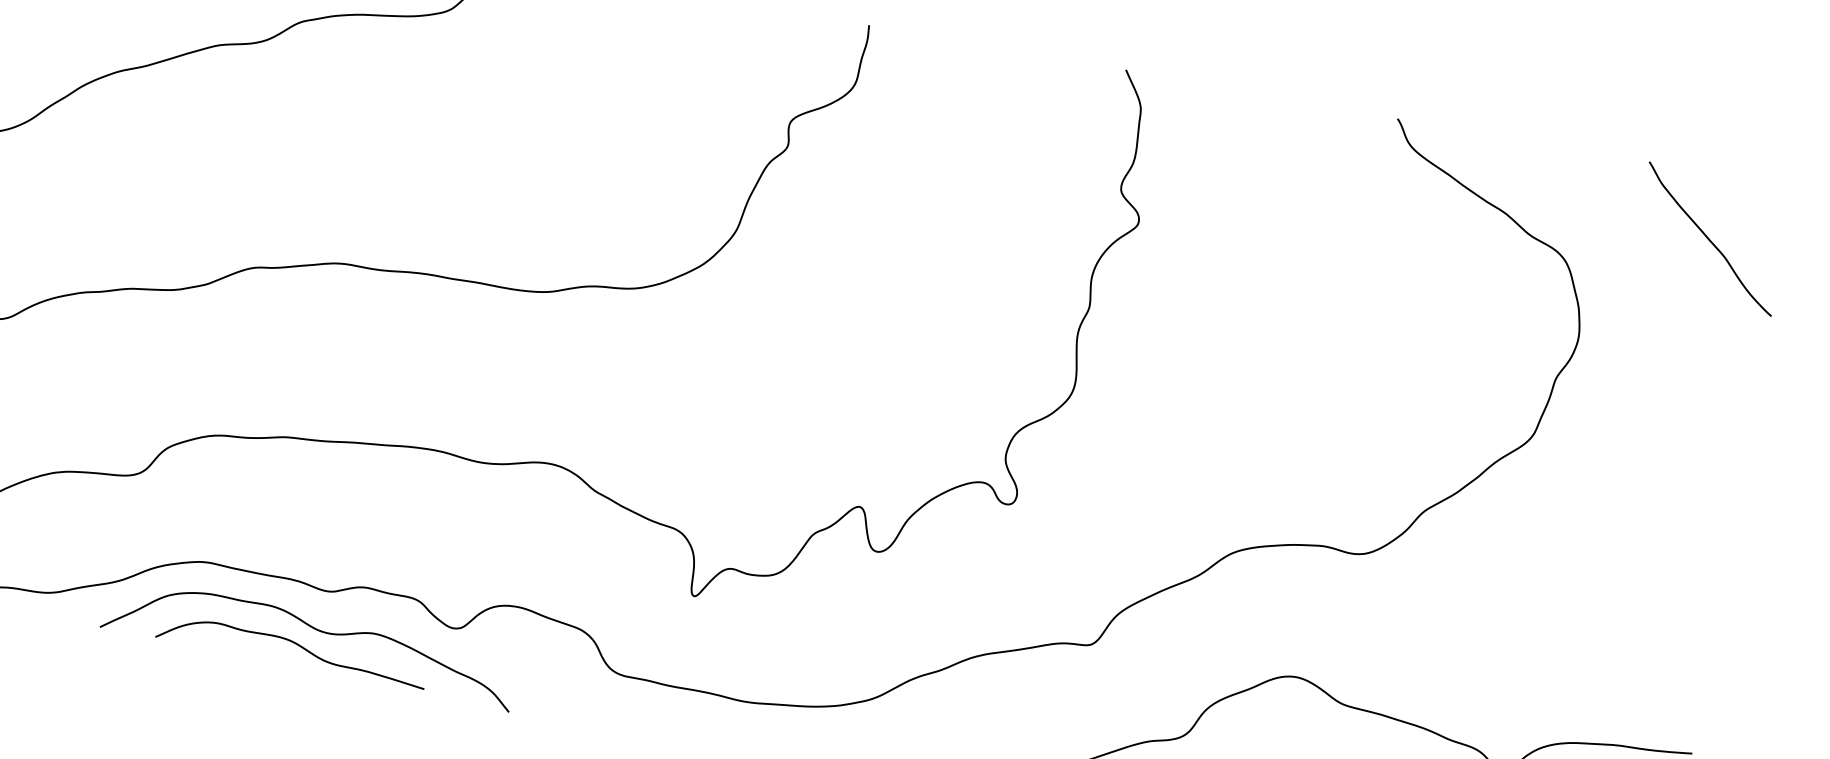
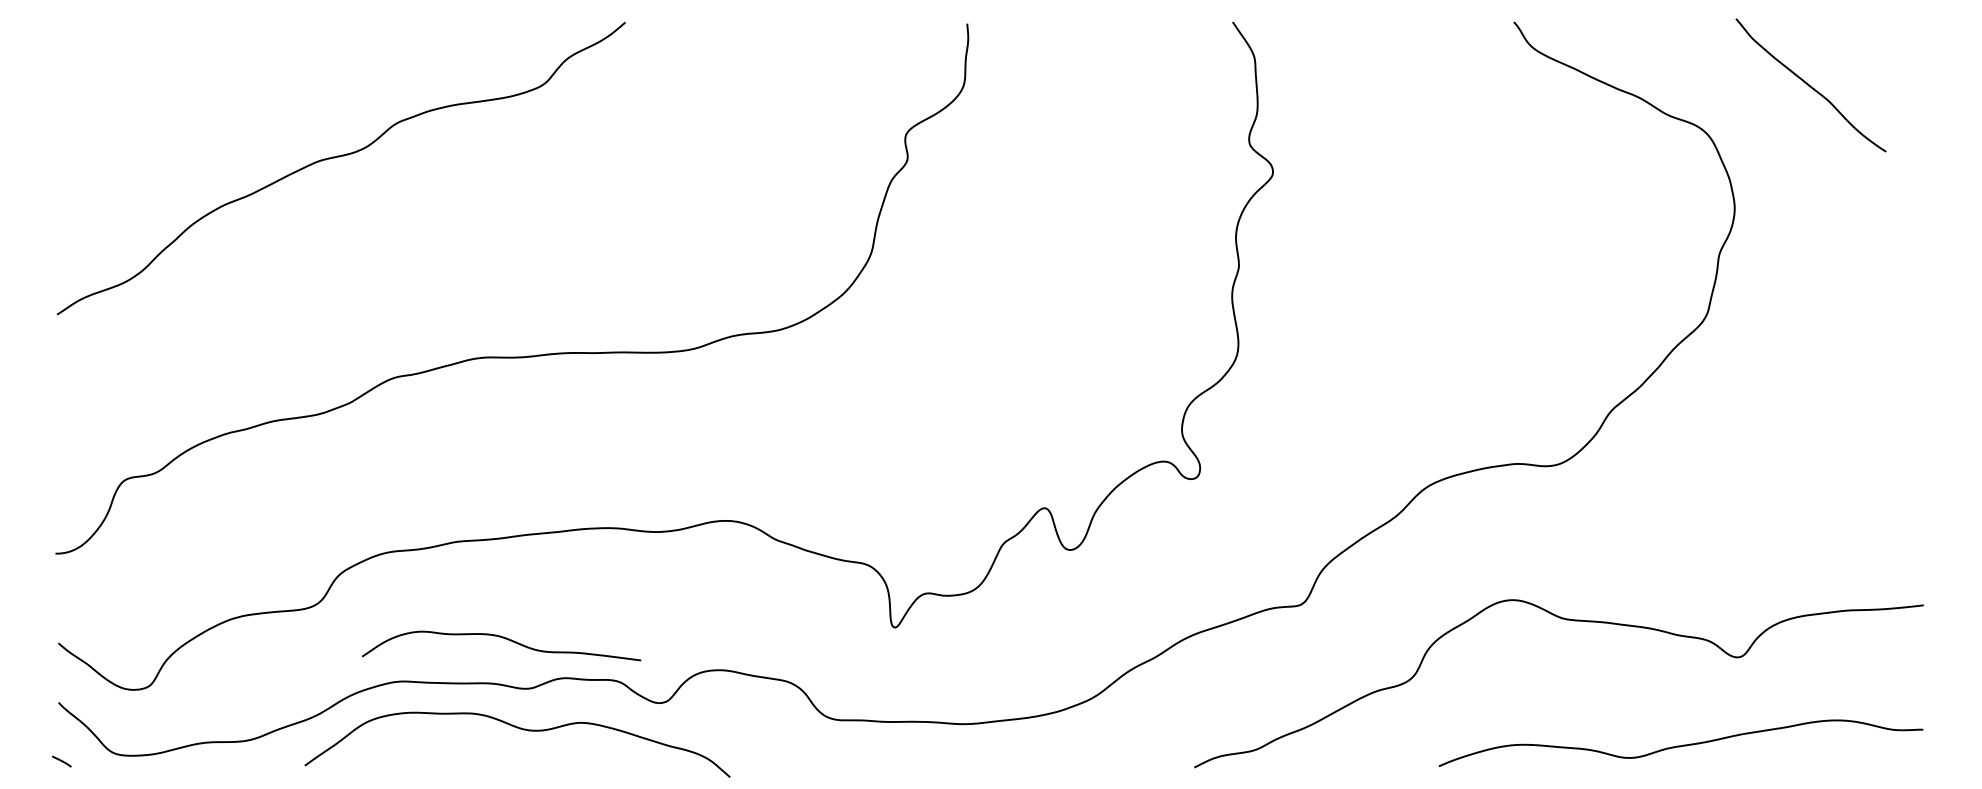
curve: (1709, 239) -> (1810, 85), moved
curve: (294, 643) -> (502, 638), moved

